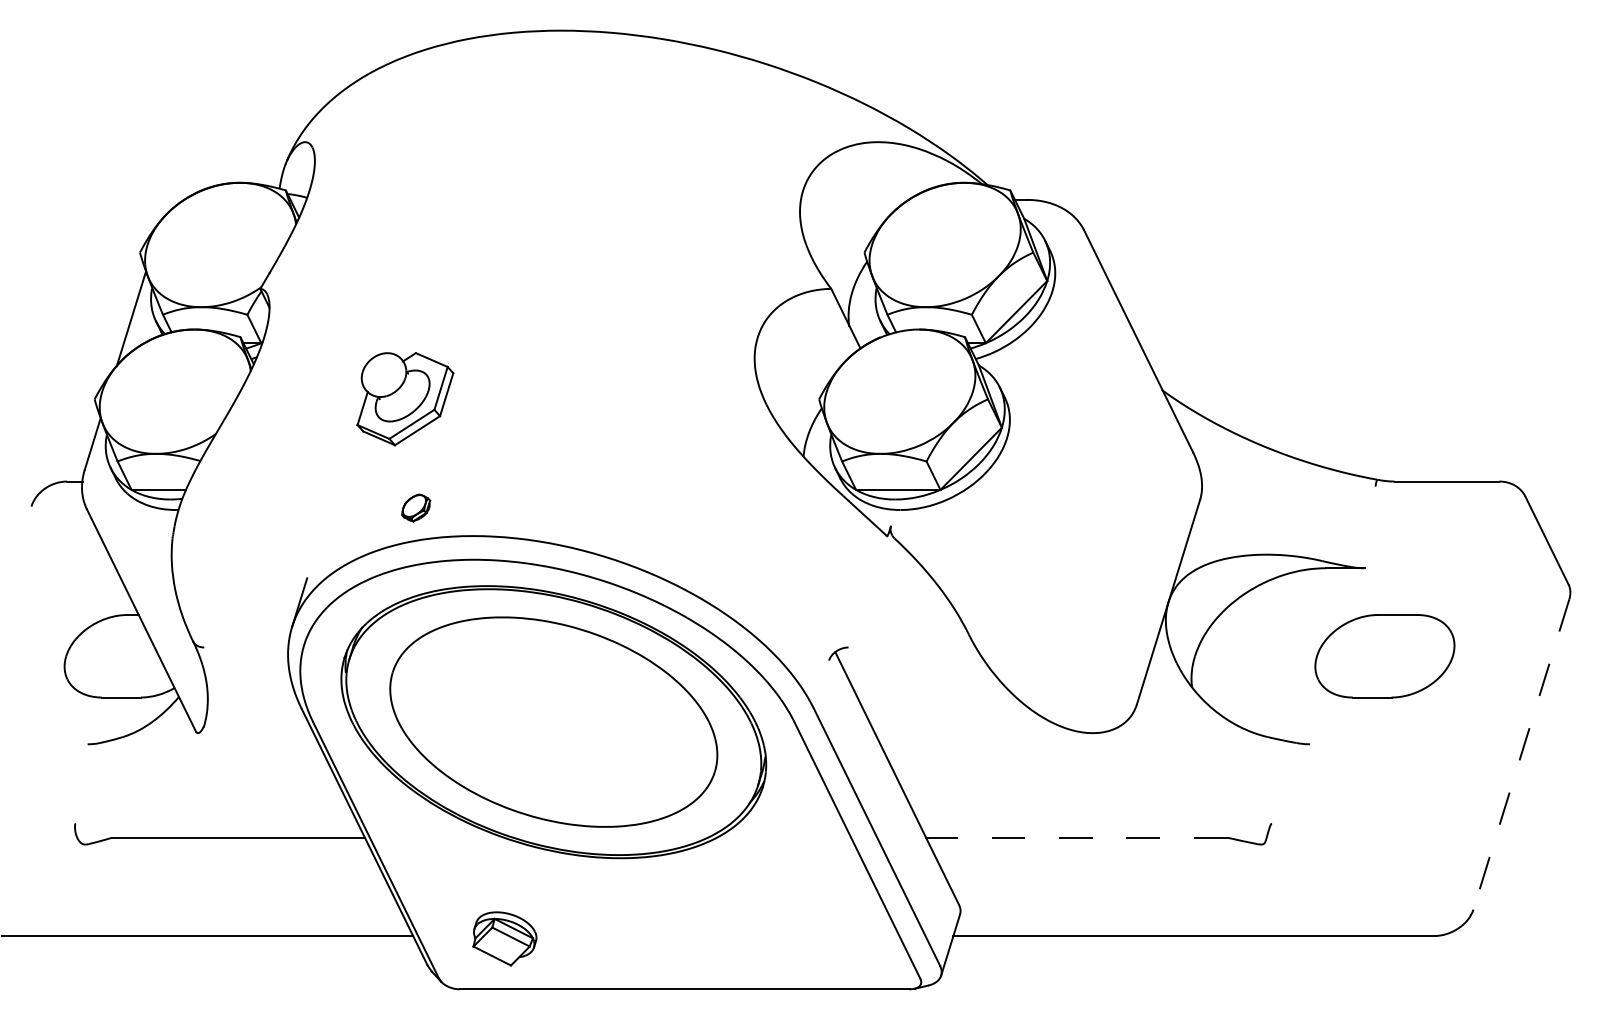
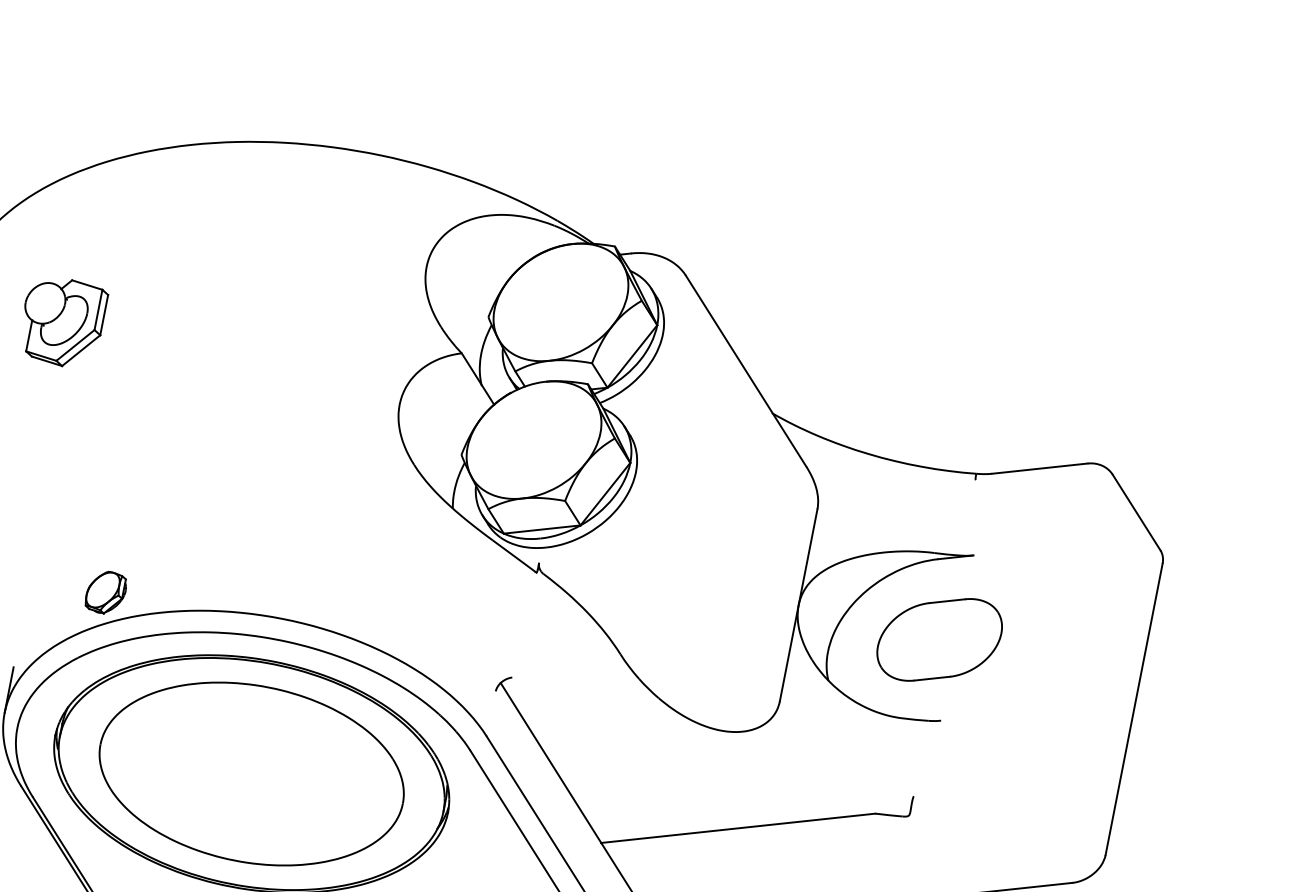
part: (405, 399) -> (67, 323), moved
part: (415, 507) -> (105, 592), size x1.67
part: (1384, 656) -> (939, 640), moved
line: (1521, 754) -> (1134, 709), dashed -> solid
line: (1076, 837) -> (737, 828), dashed -> solid

